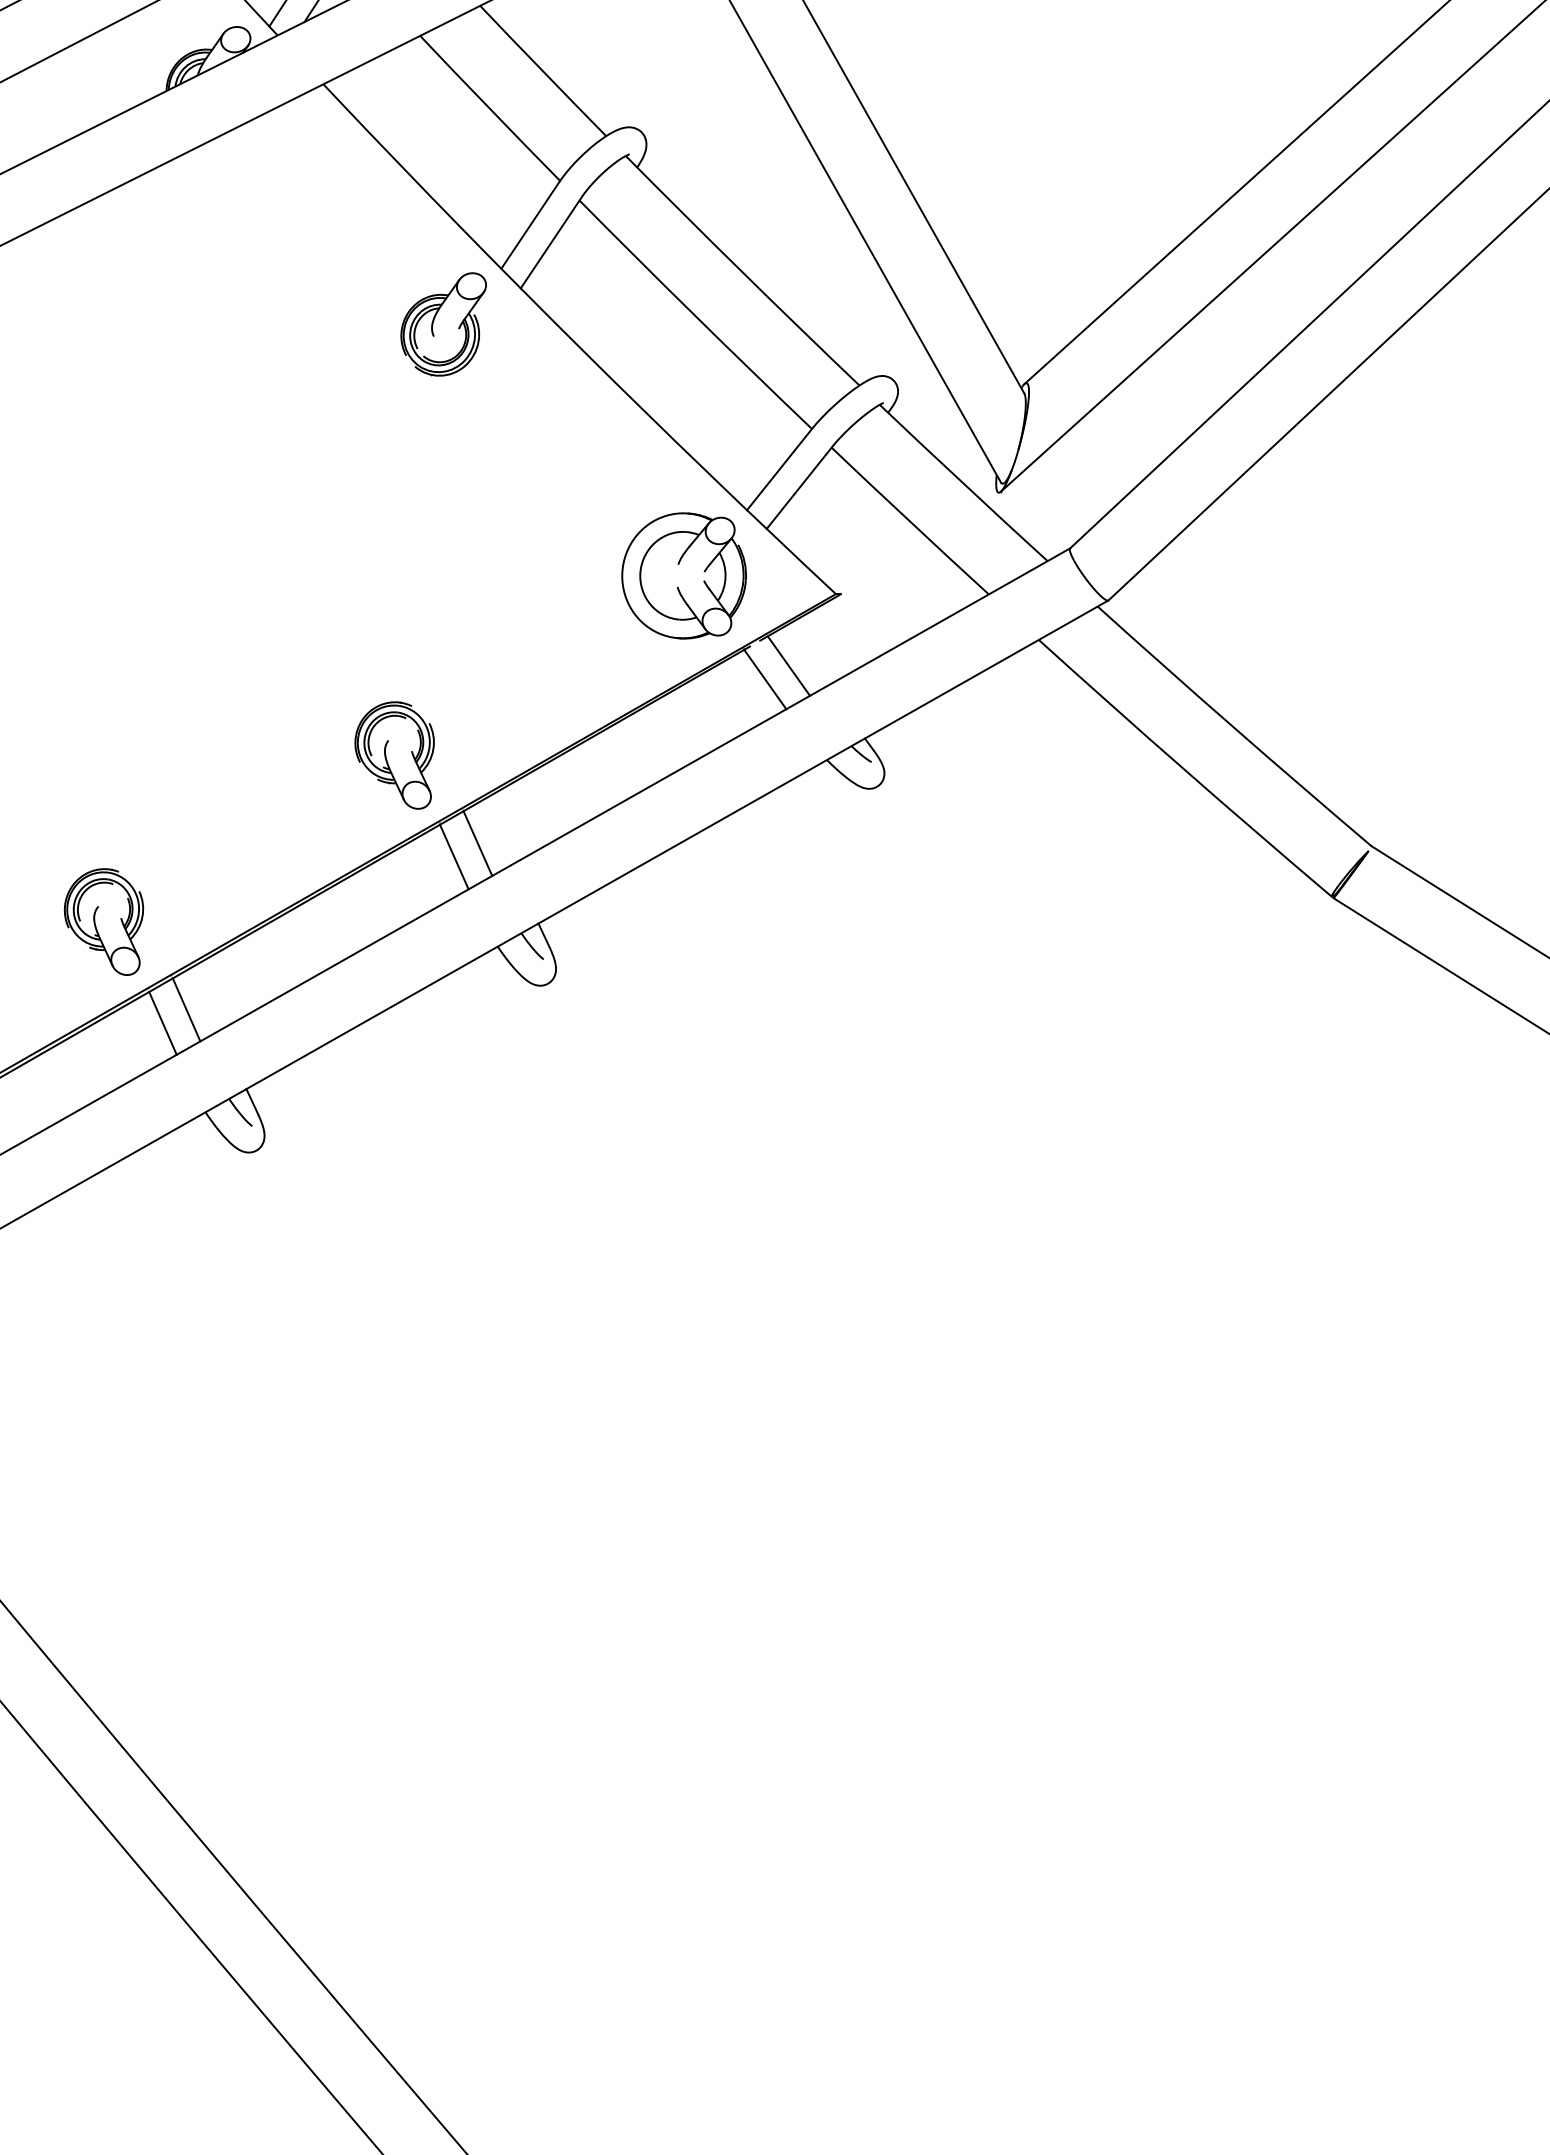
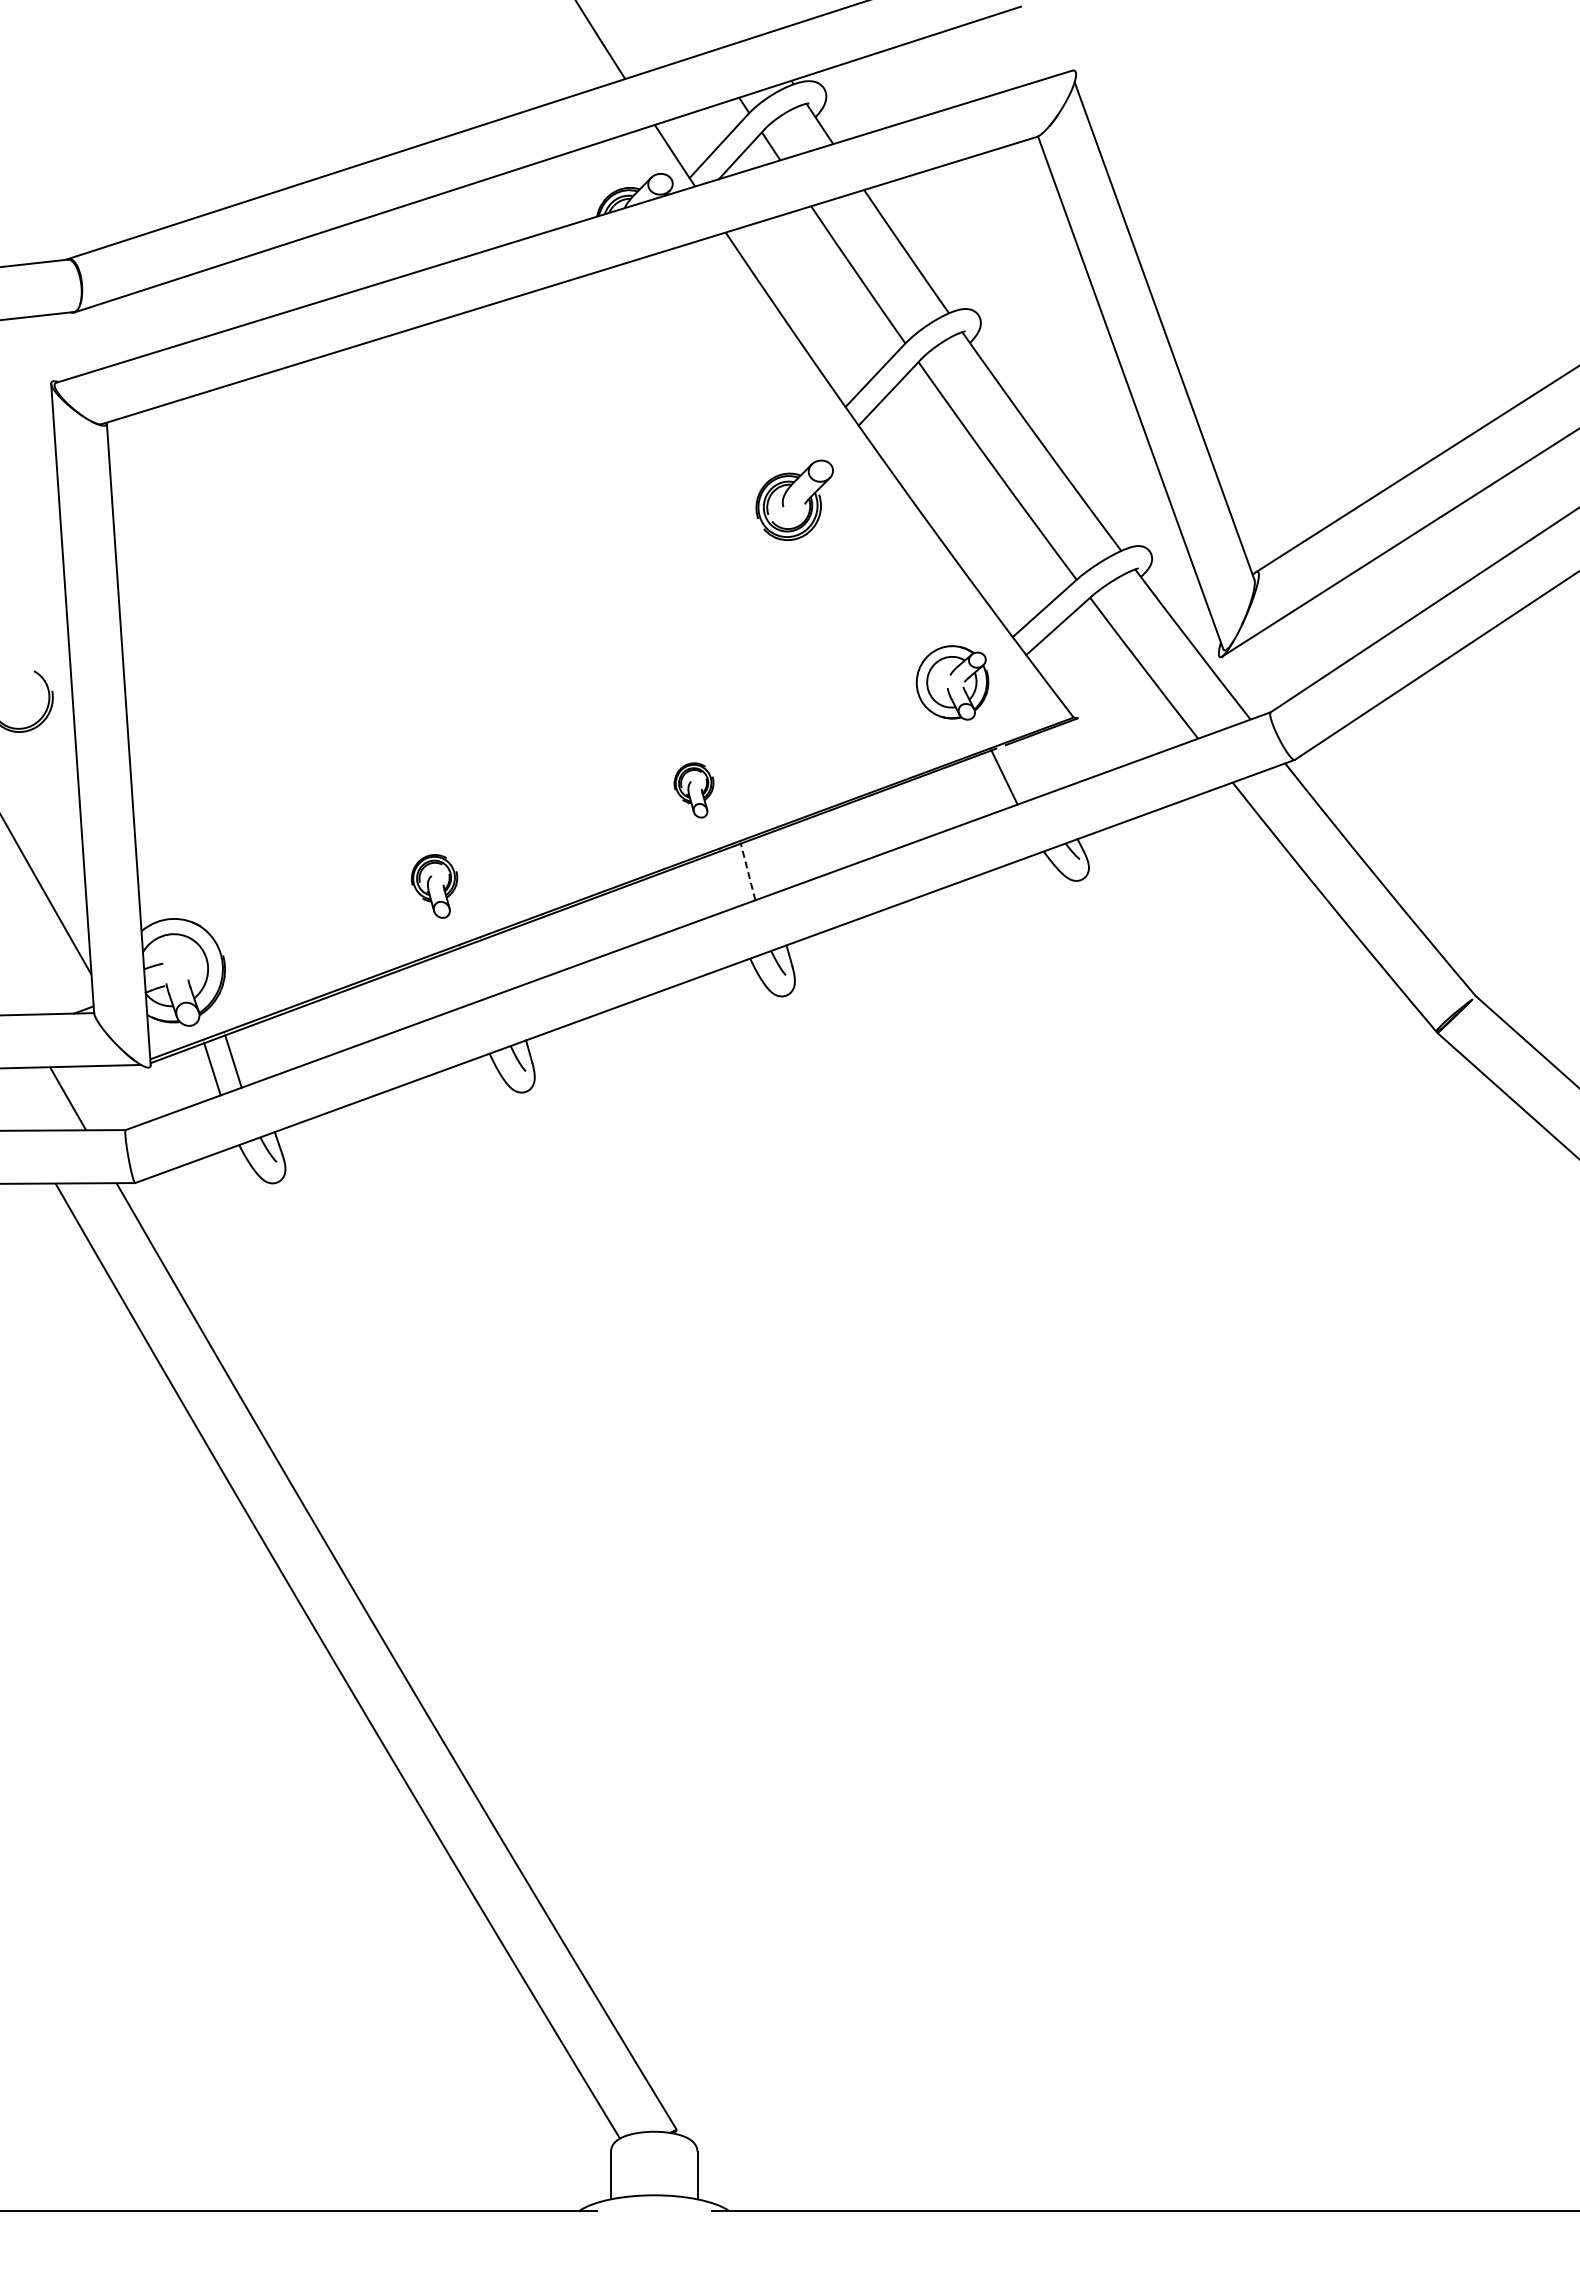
part: (445, 325) -> (794, 499), moved
part: (684, 576) -> (952, 682), size x0.7
line: (788, 665) -> (1025, 769), removed
part: (396, 757) -> (693, 790), size x0.6
line: (478, 842) -> (748, 871), solid -> dashed
line: (453, 856) -> (726, 879), removed
part: (106, 923) -> (434, 886), size x0.7
line: (186, 1009) -> (488, 967), removed
line: (163, 1023) -> (467, 975), removed

